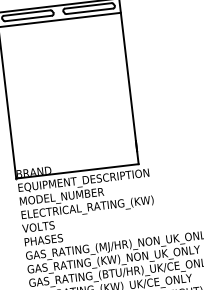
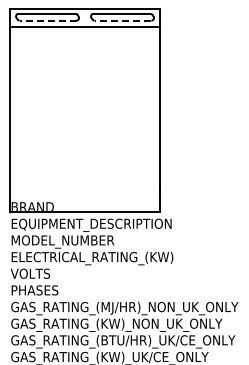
line: (89, 11) -> (122, 20), solid -> dashed
line: (28, 18) -> (47, 20), solid -> dashed

